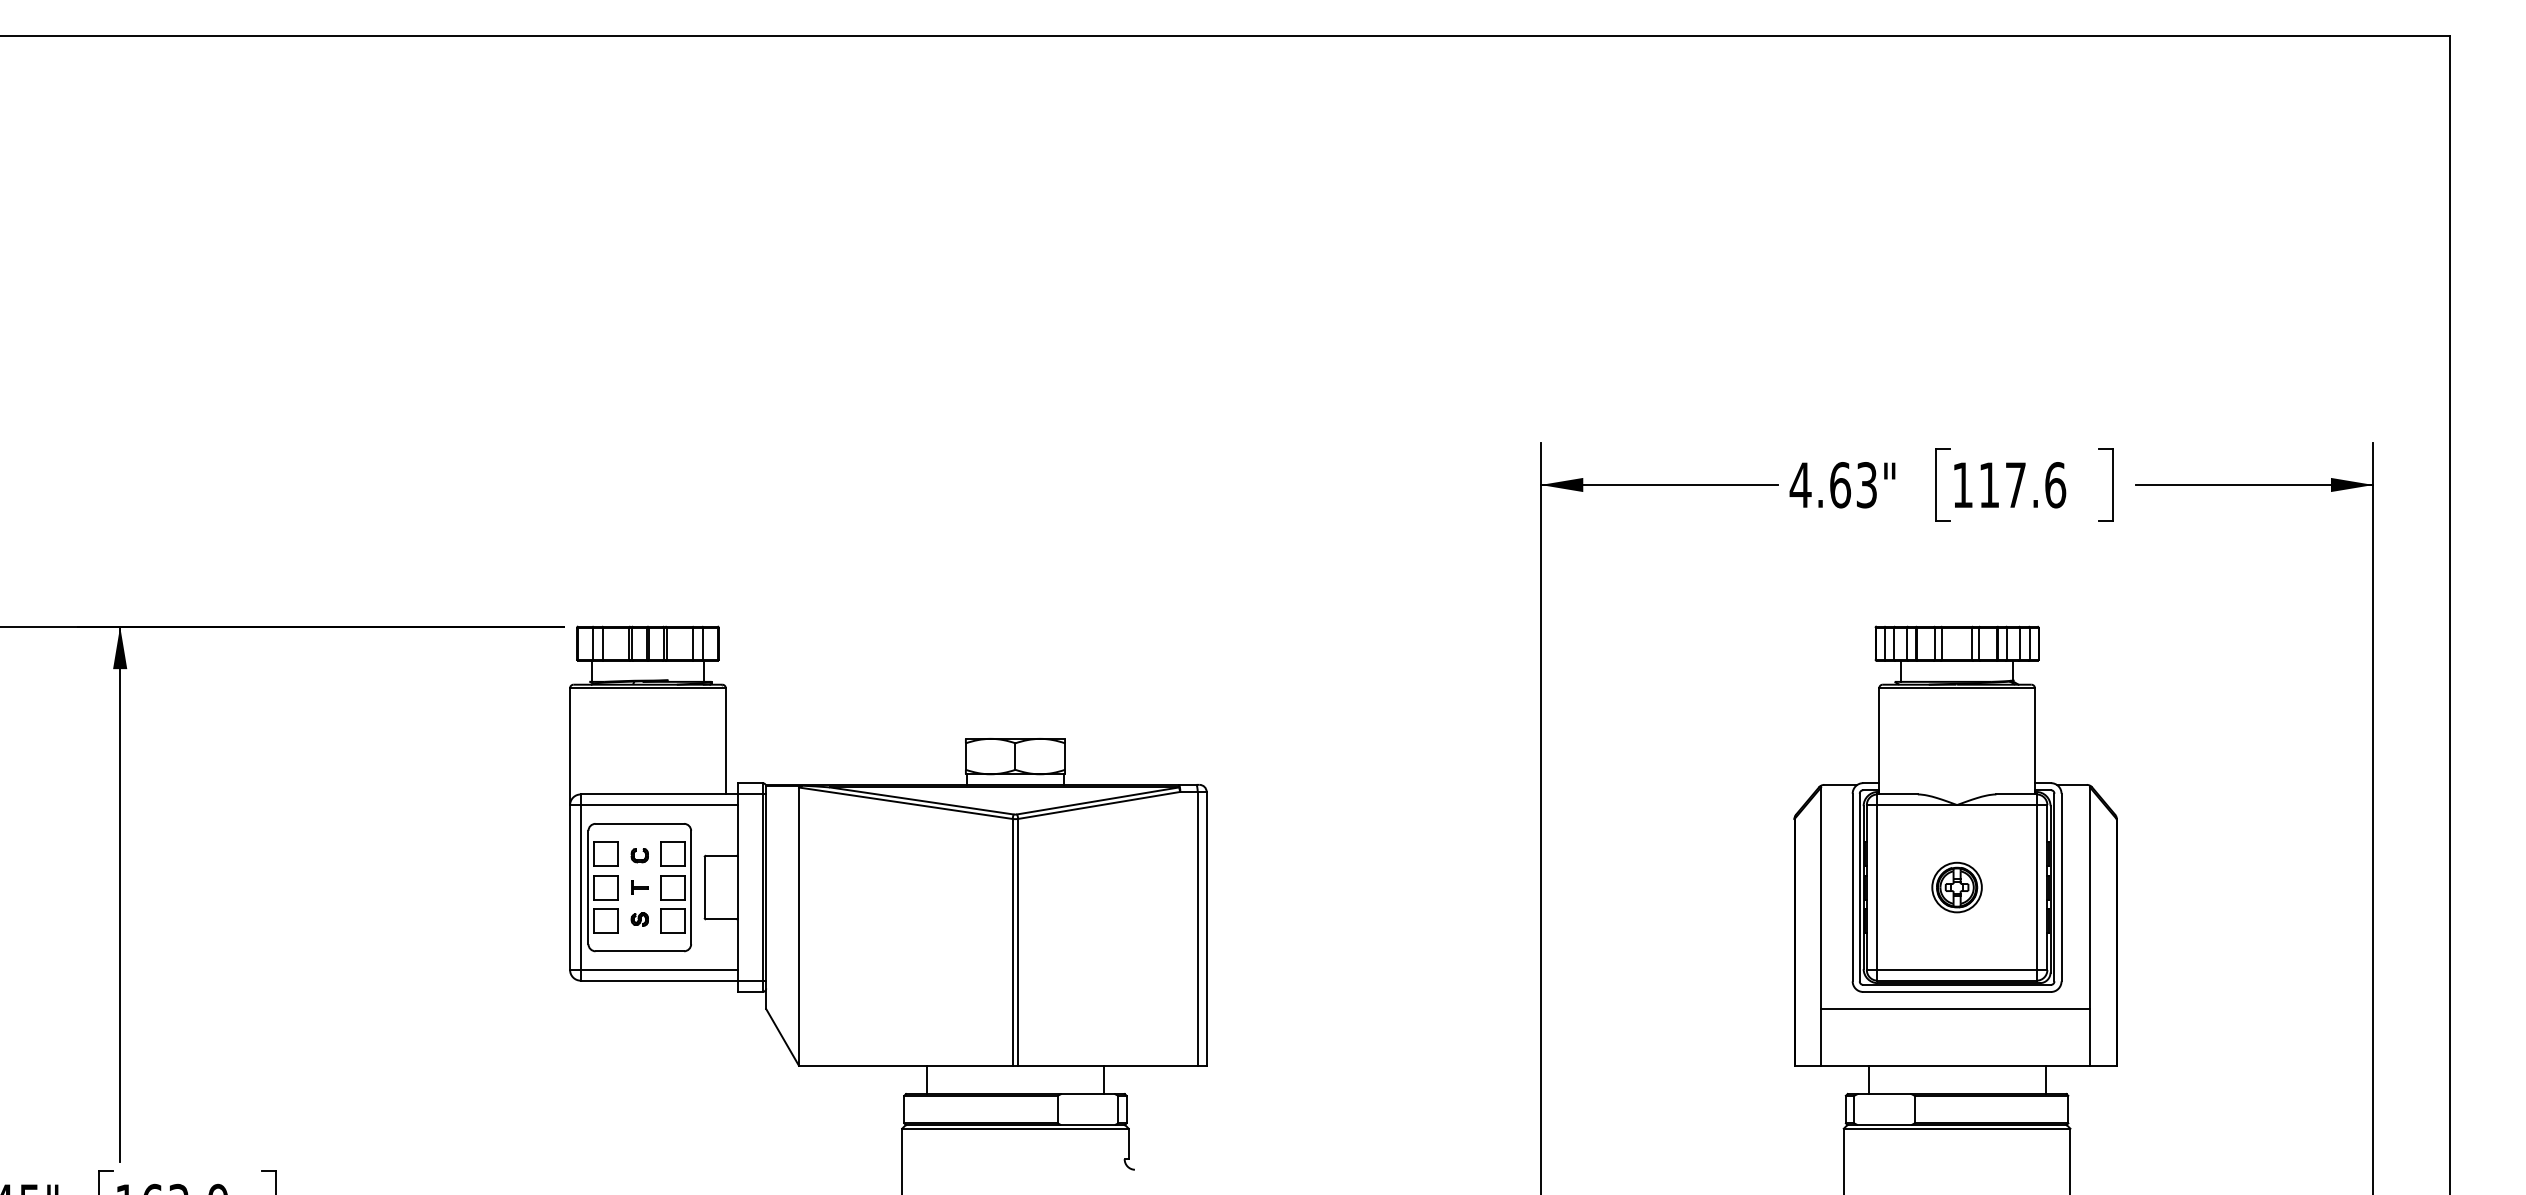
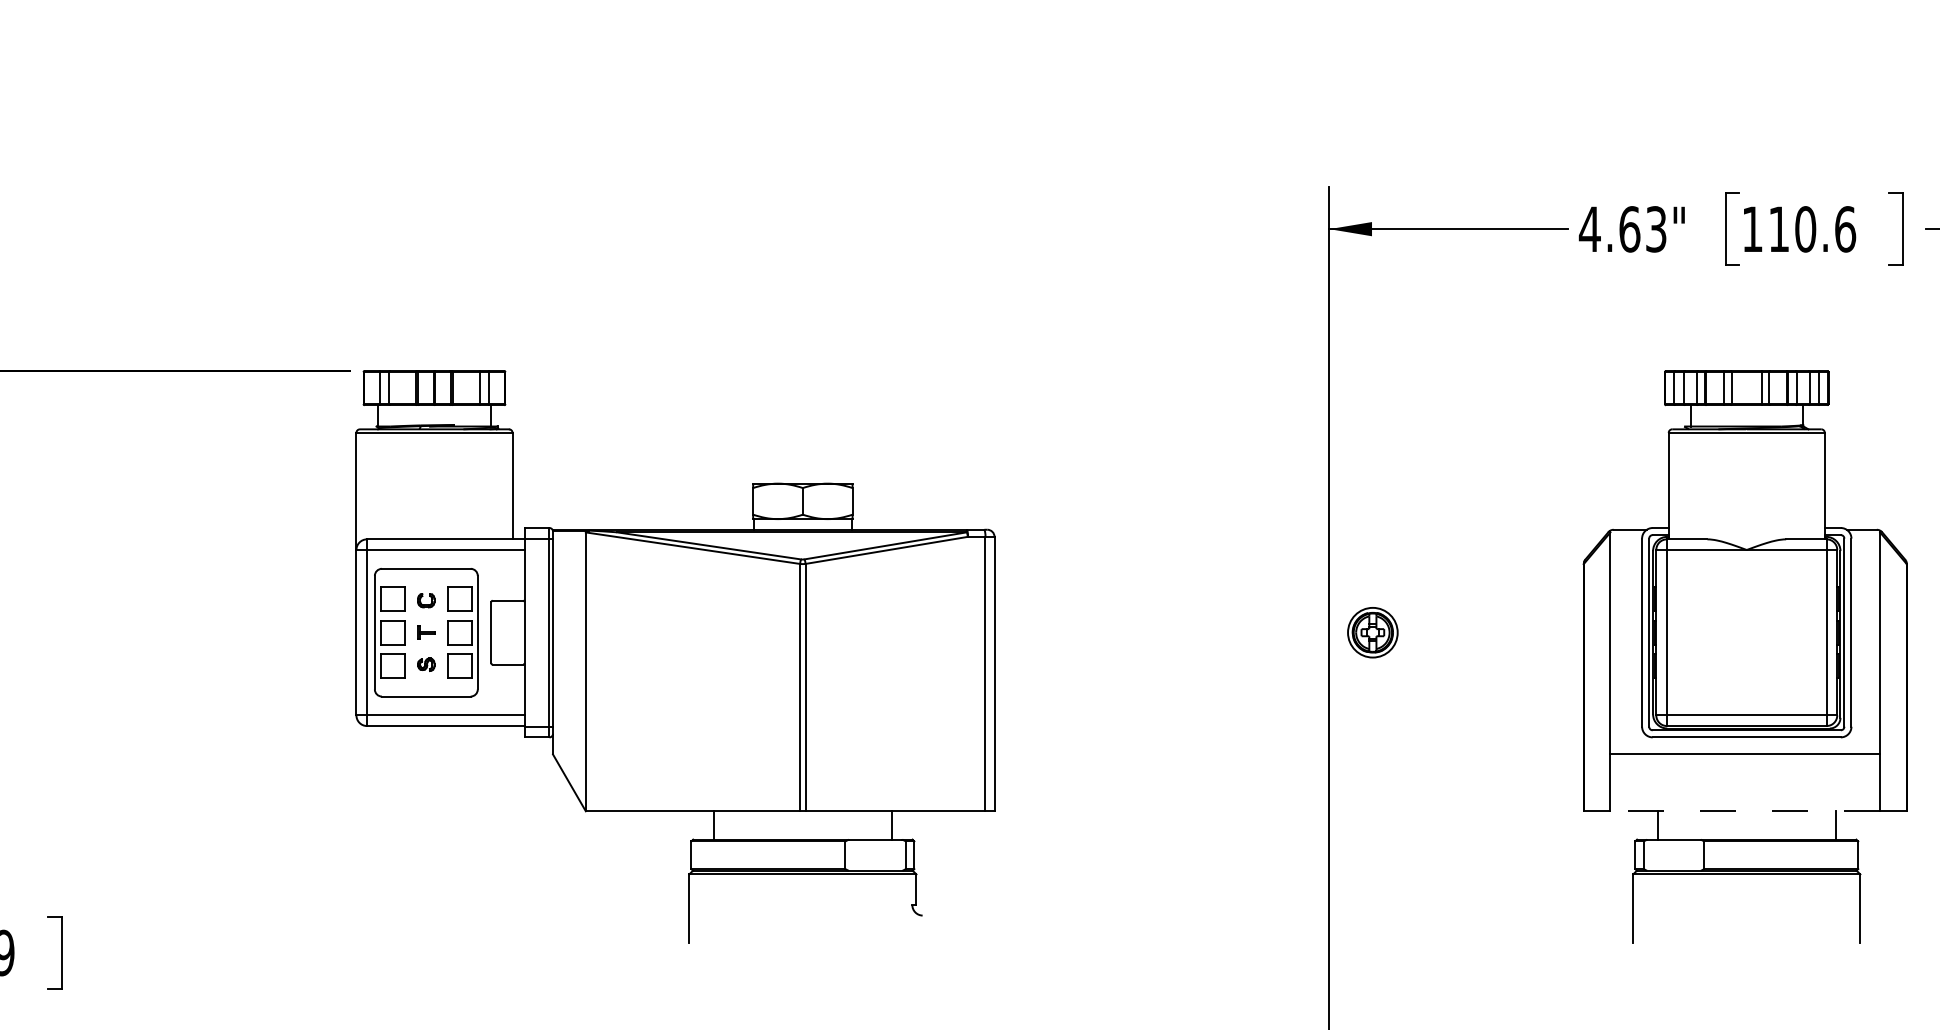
text: (2015, 485) -> (1805, 229), 117.6 -> 110.6
part: (1956, 887) -> (1372, 632), moved
line: (1955, 1065) -> (1745, 811), solid -> dashed

